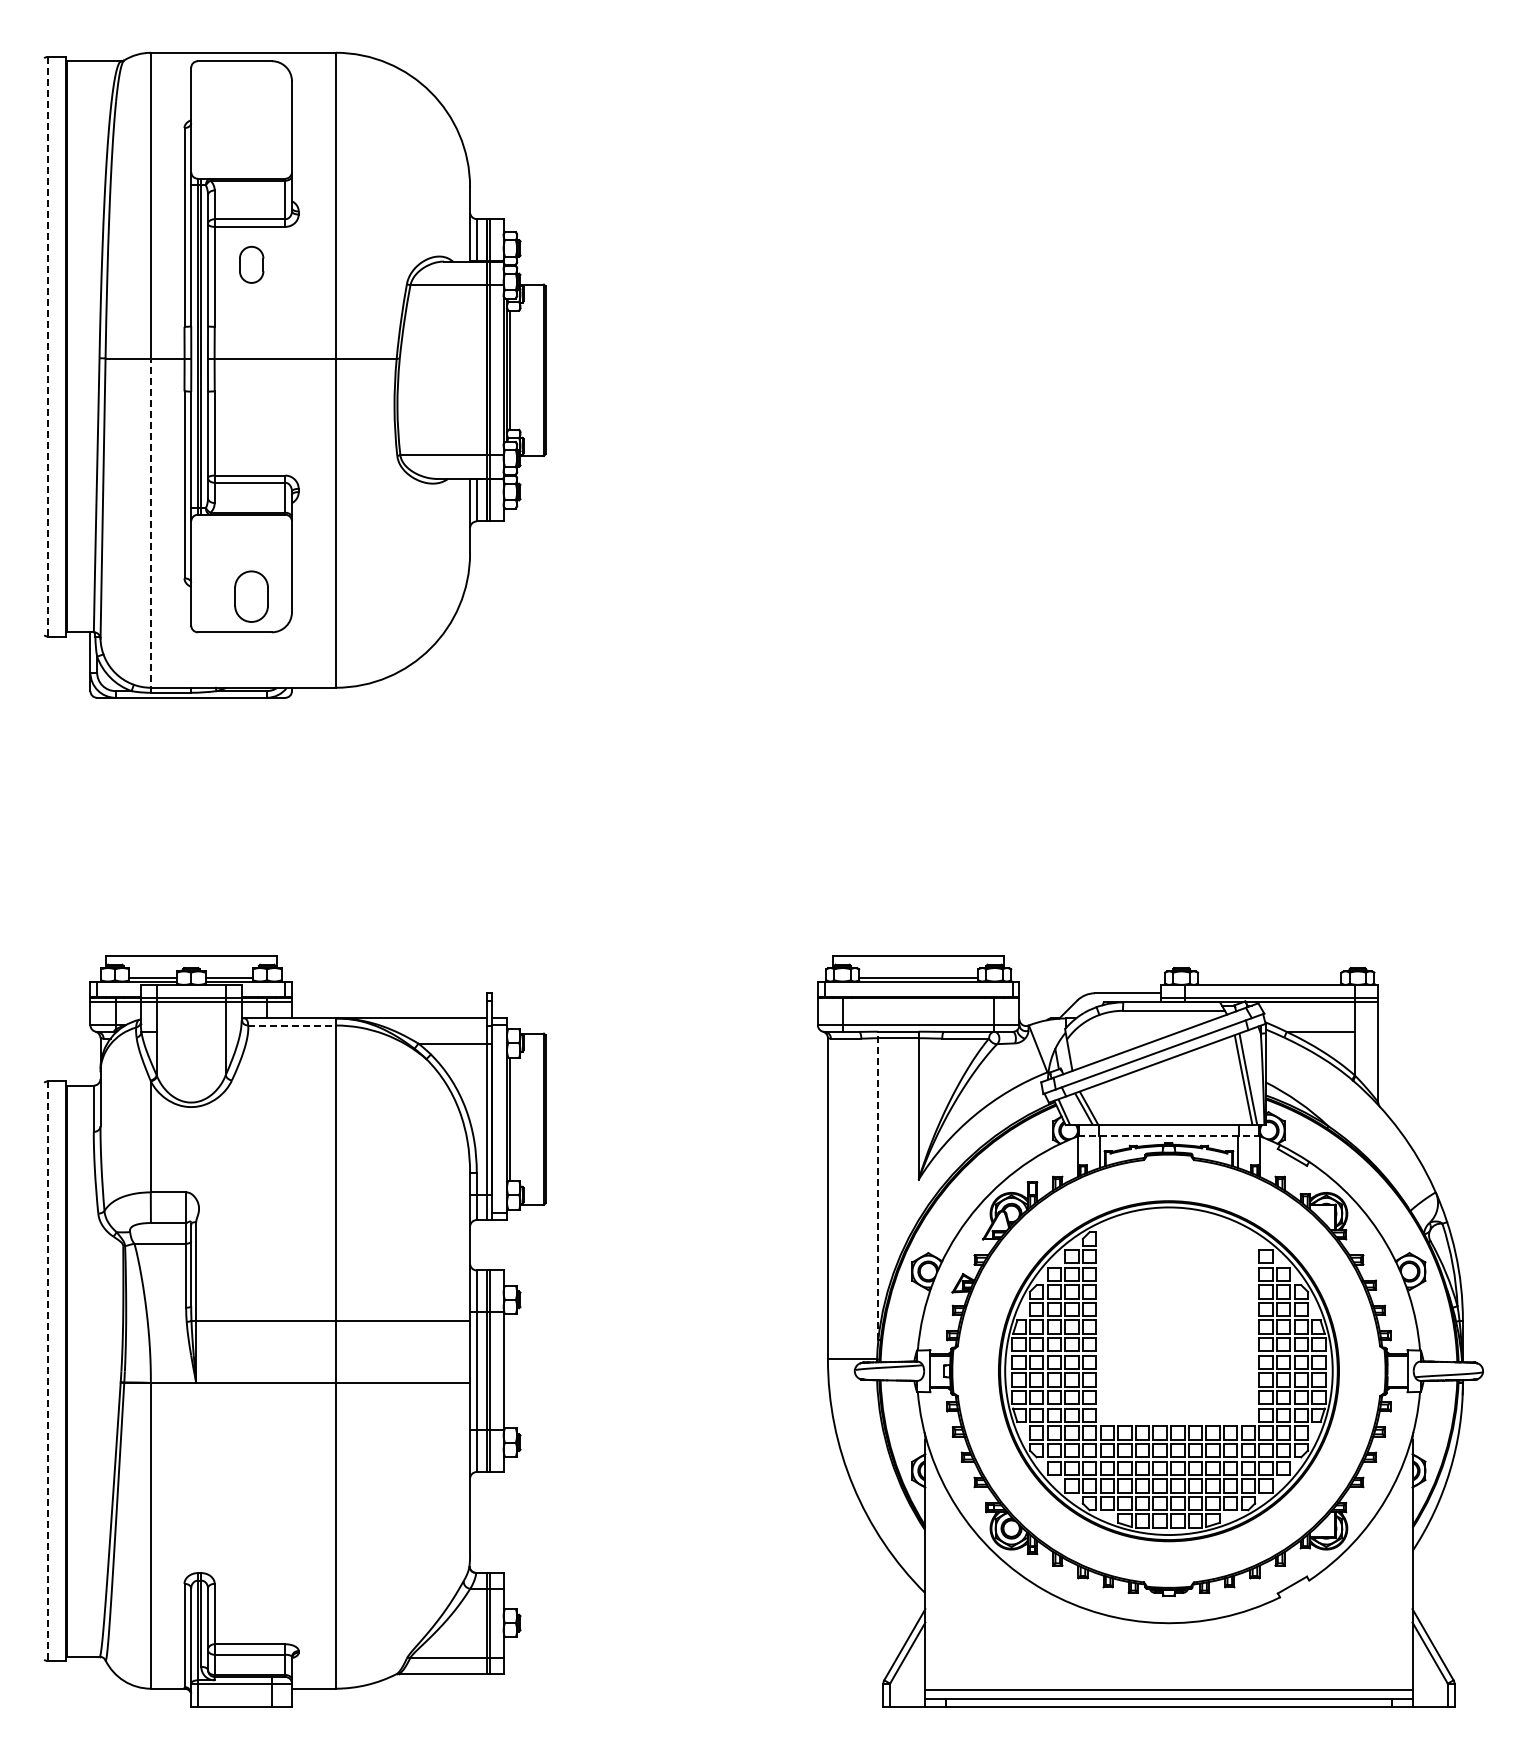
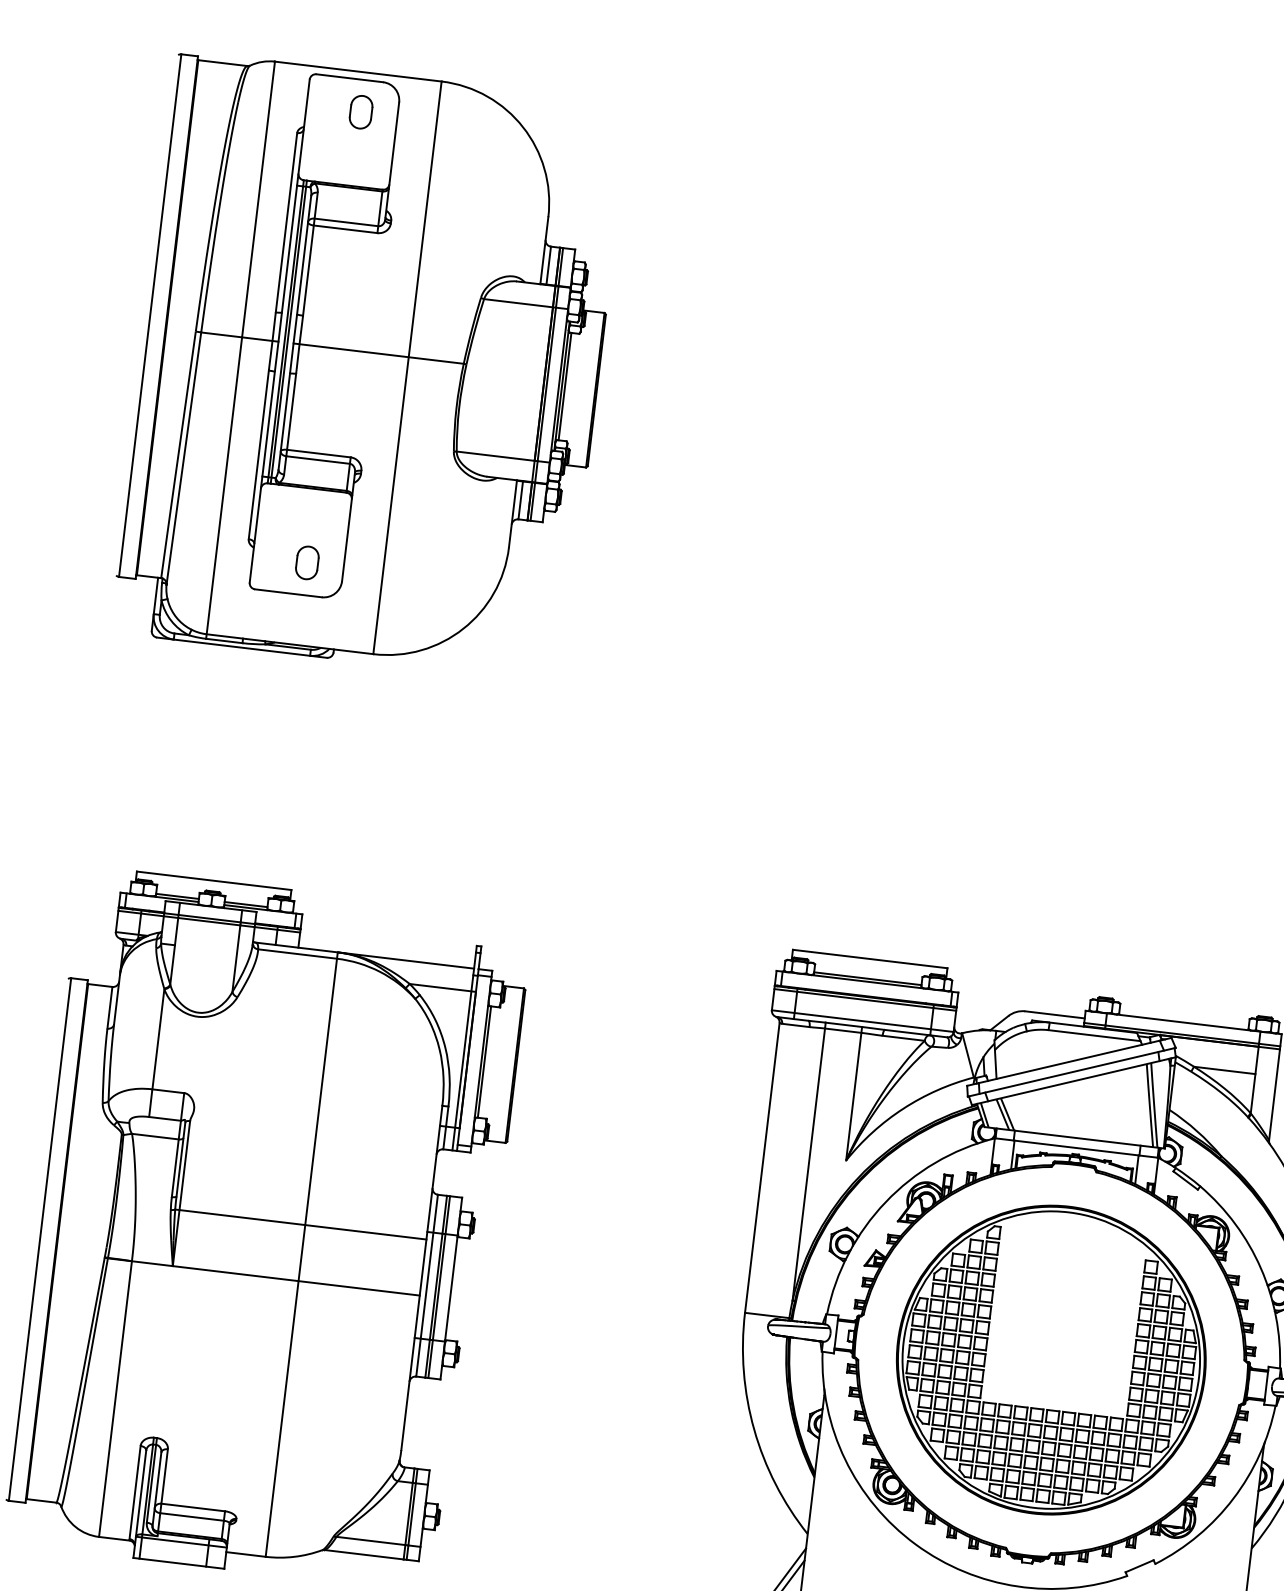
part: (251, 264) -> (361, 111), moved
line: (47, 346) -> (150, 315), dashed -> solid
line: (150, 525) -> (223, 487), dashed -> solid
part: (251, 596) -> (307, 562), size x0.71
line: (918, 1001) -> (865, 999), added
line: (291, 1025) -> (297, 953), dashed -> solid
line: (1168, 1136) -> (1076, 1148), dashed -> solid
line: (878, 1185) -> (809, 1161), dashed -> solid
line: (47, 1371) -> (39, 1239), dashed -> solid

